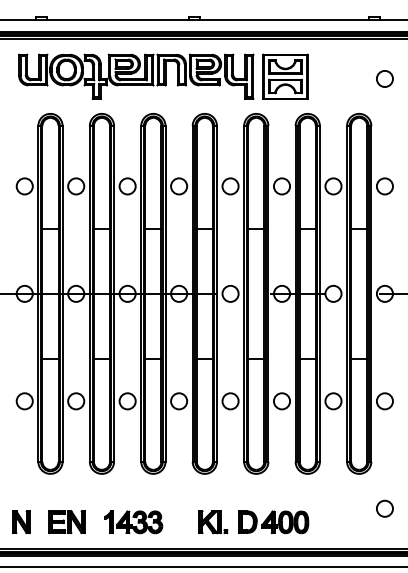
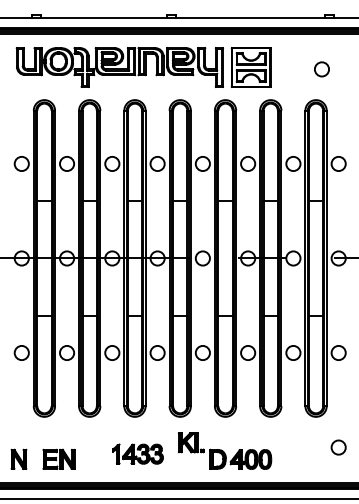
circle: (384, 78) -> (321, 69), moved
part: (133, 522) -> (137, 454), moved
part: (213, 522) -> (191, 442), moved

